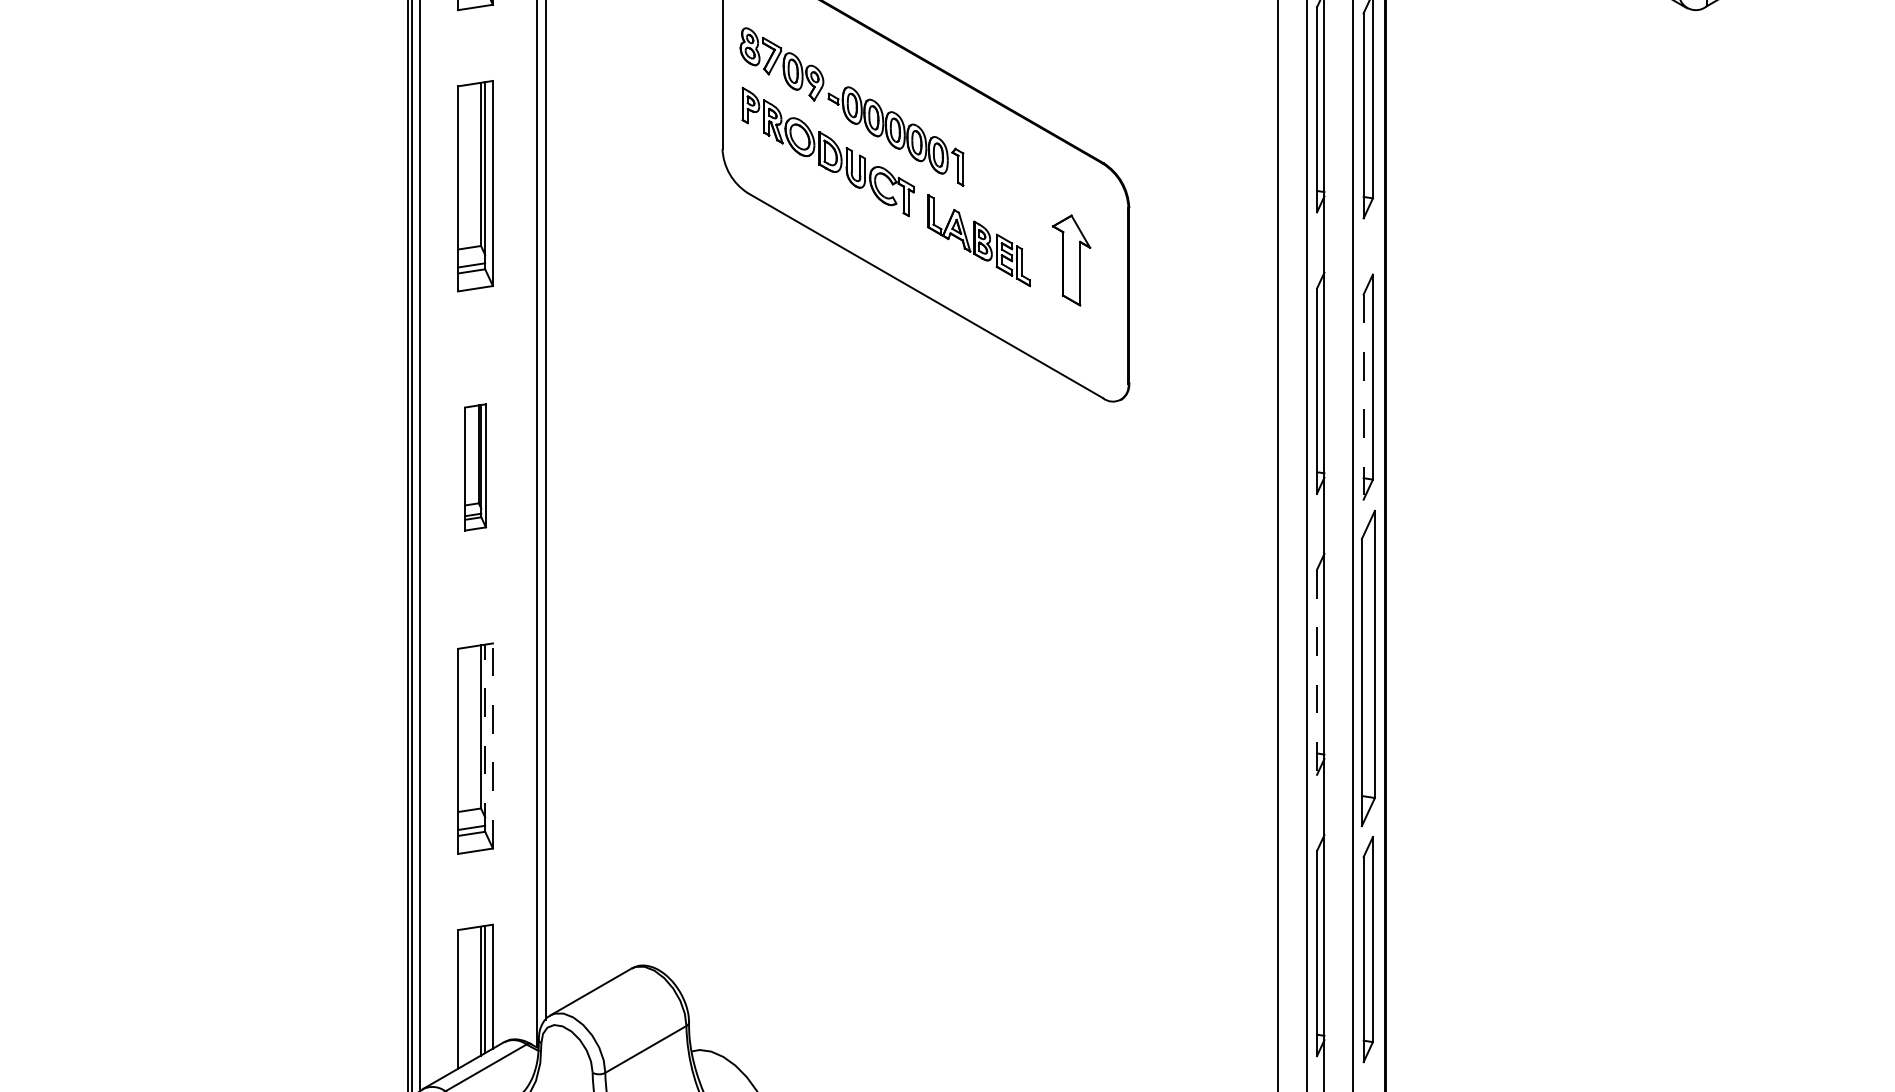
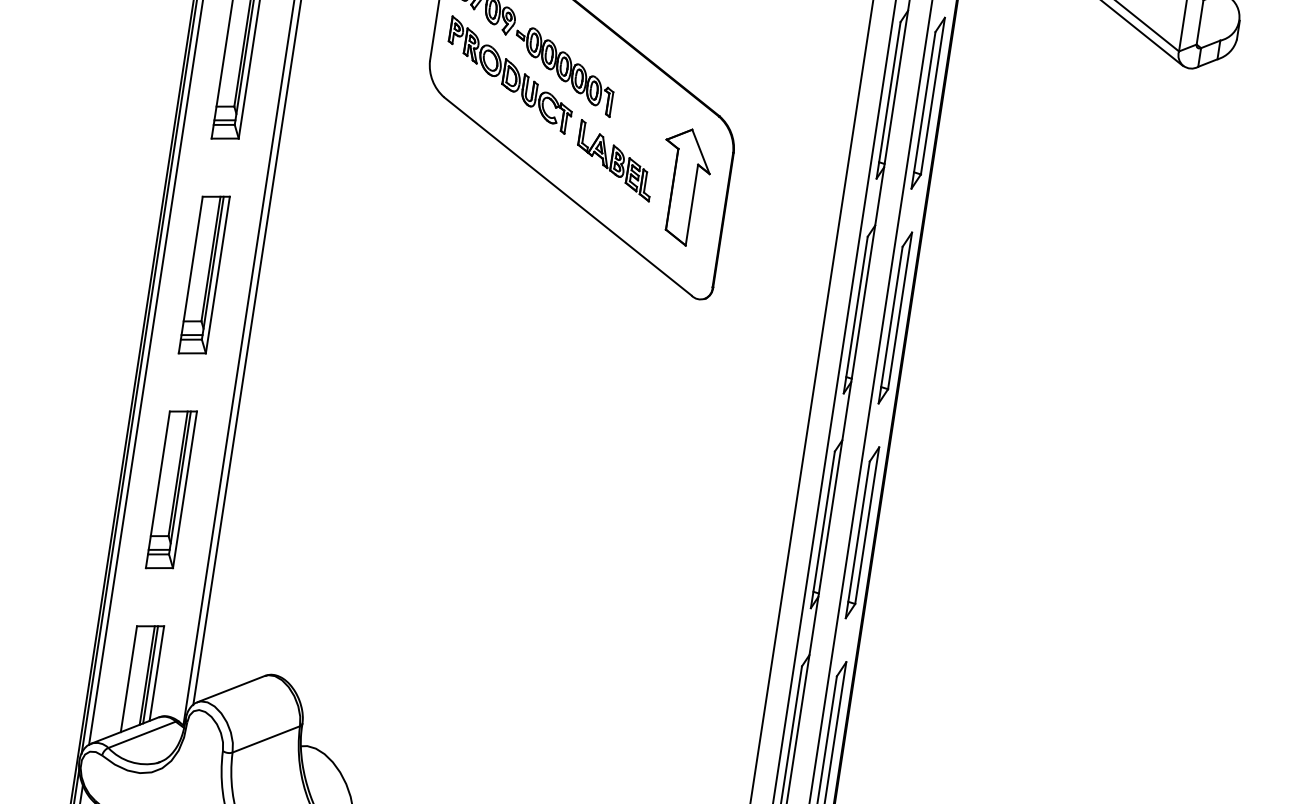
part: (1071, 260) -> (683, 186), size x1.67
line: (1363, 397) -> (890, 325), dashed -> solid
part: (475, 467) -> (204, 275), size x1.67
part: (1367, 667) -> (861, 532), size x0.71
line: (1317, 672) -> (823, 530), dashed -> solid
line: (485, 738) -> (180, 483), dashed -> solid
line: (492, 745) -> (184, 489), dashed -> solid

